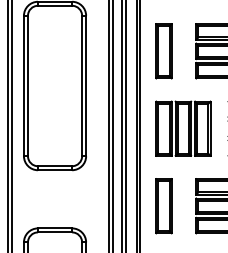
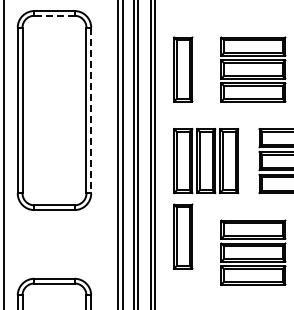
line: (55, 5) -> (54, 15), solid -> dashed
line: (86, 85) -> (91, 110), solid -> dashed
part: (164, 206) -> (183, 236), moved

